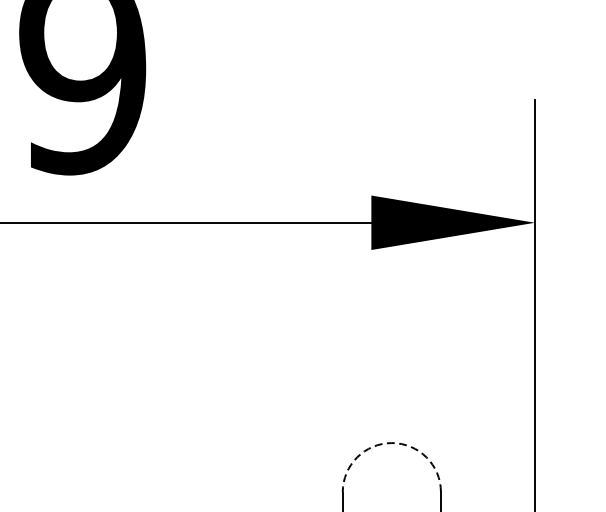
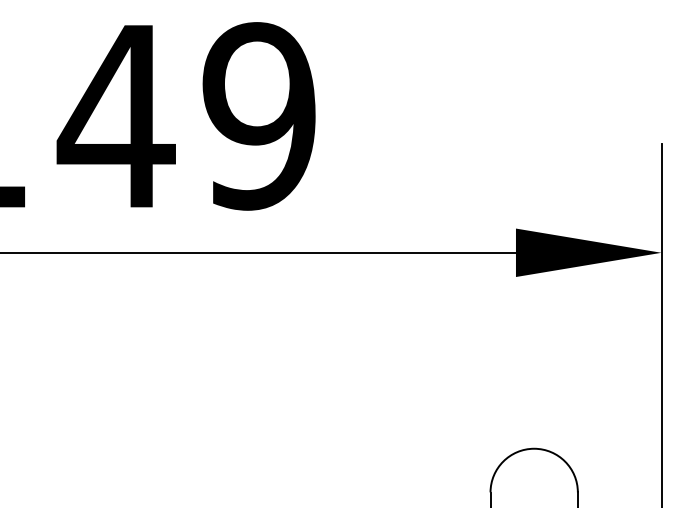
arc: (392, 442) -> (534, 448), dashed -> solid

